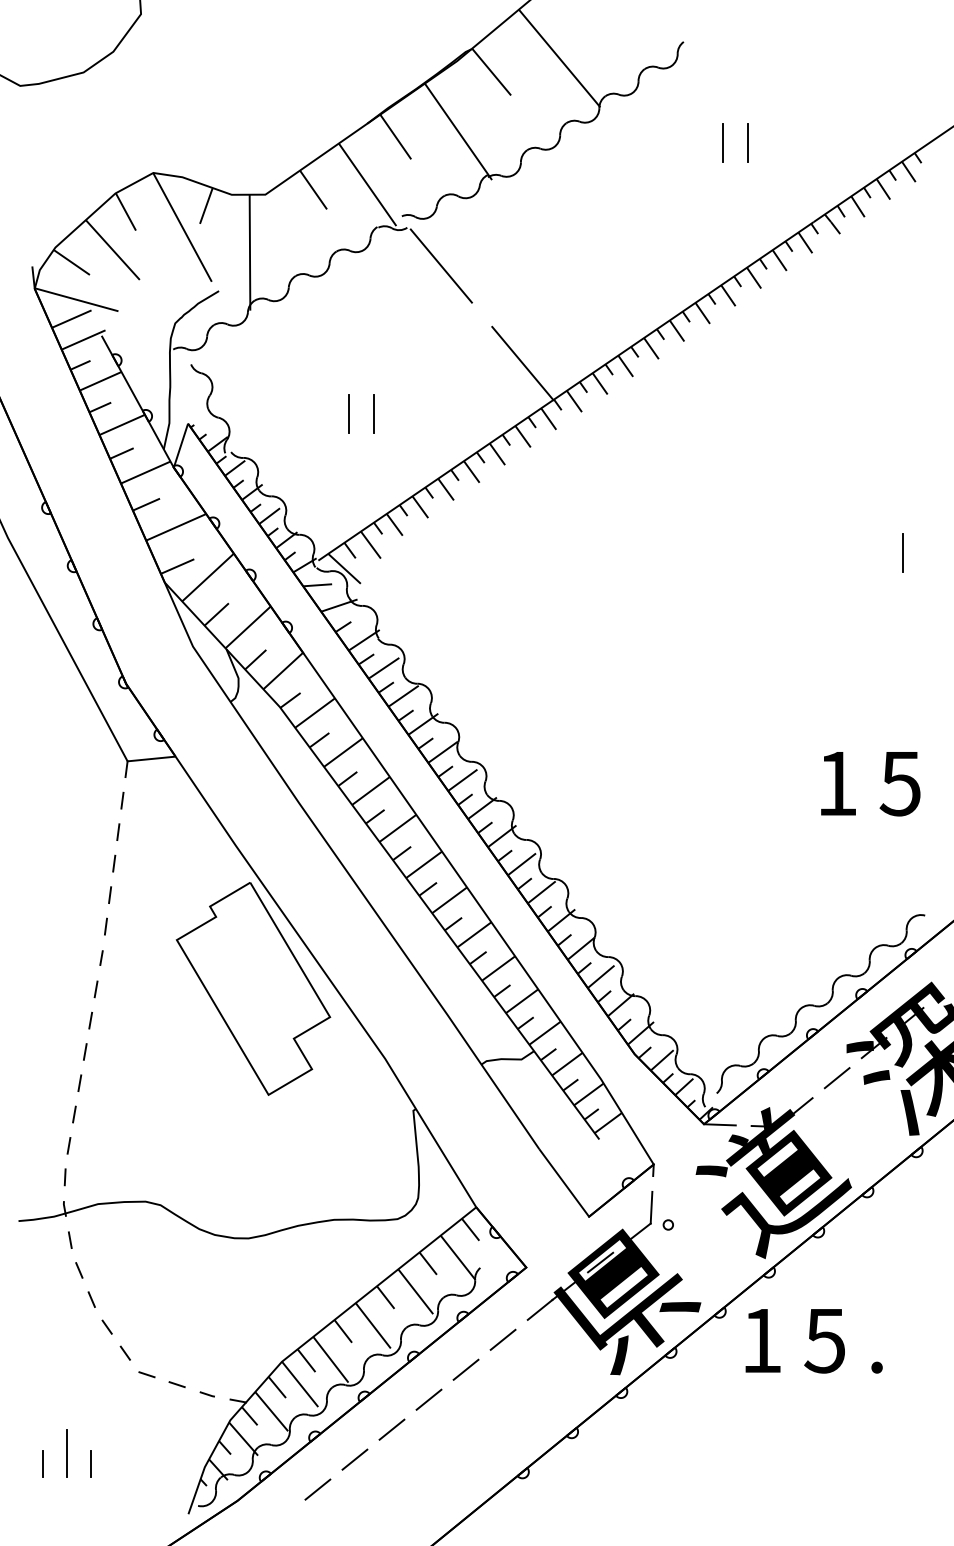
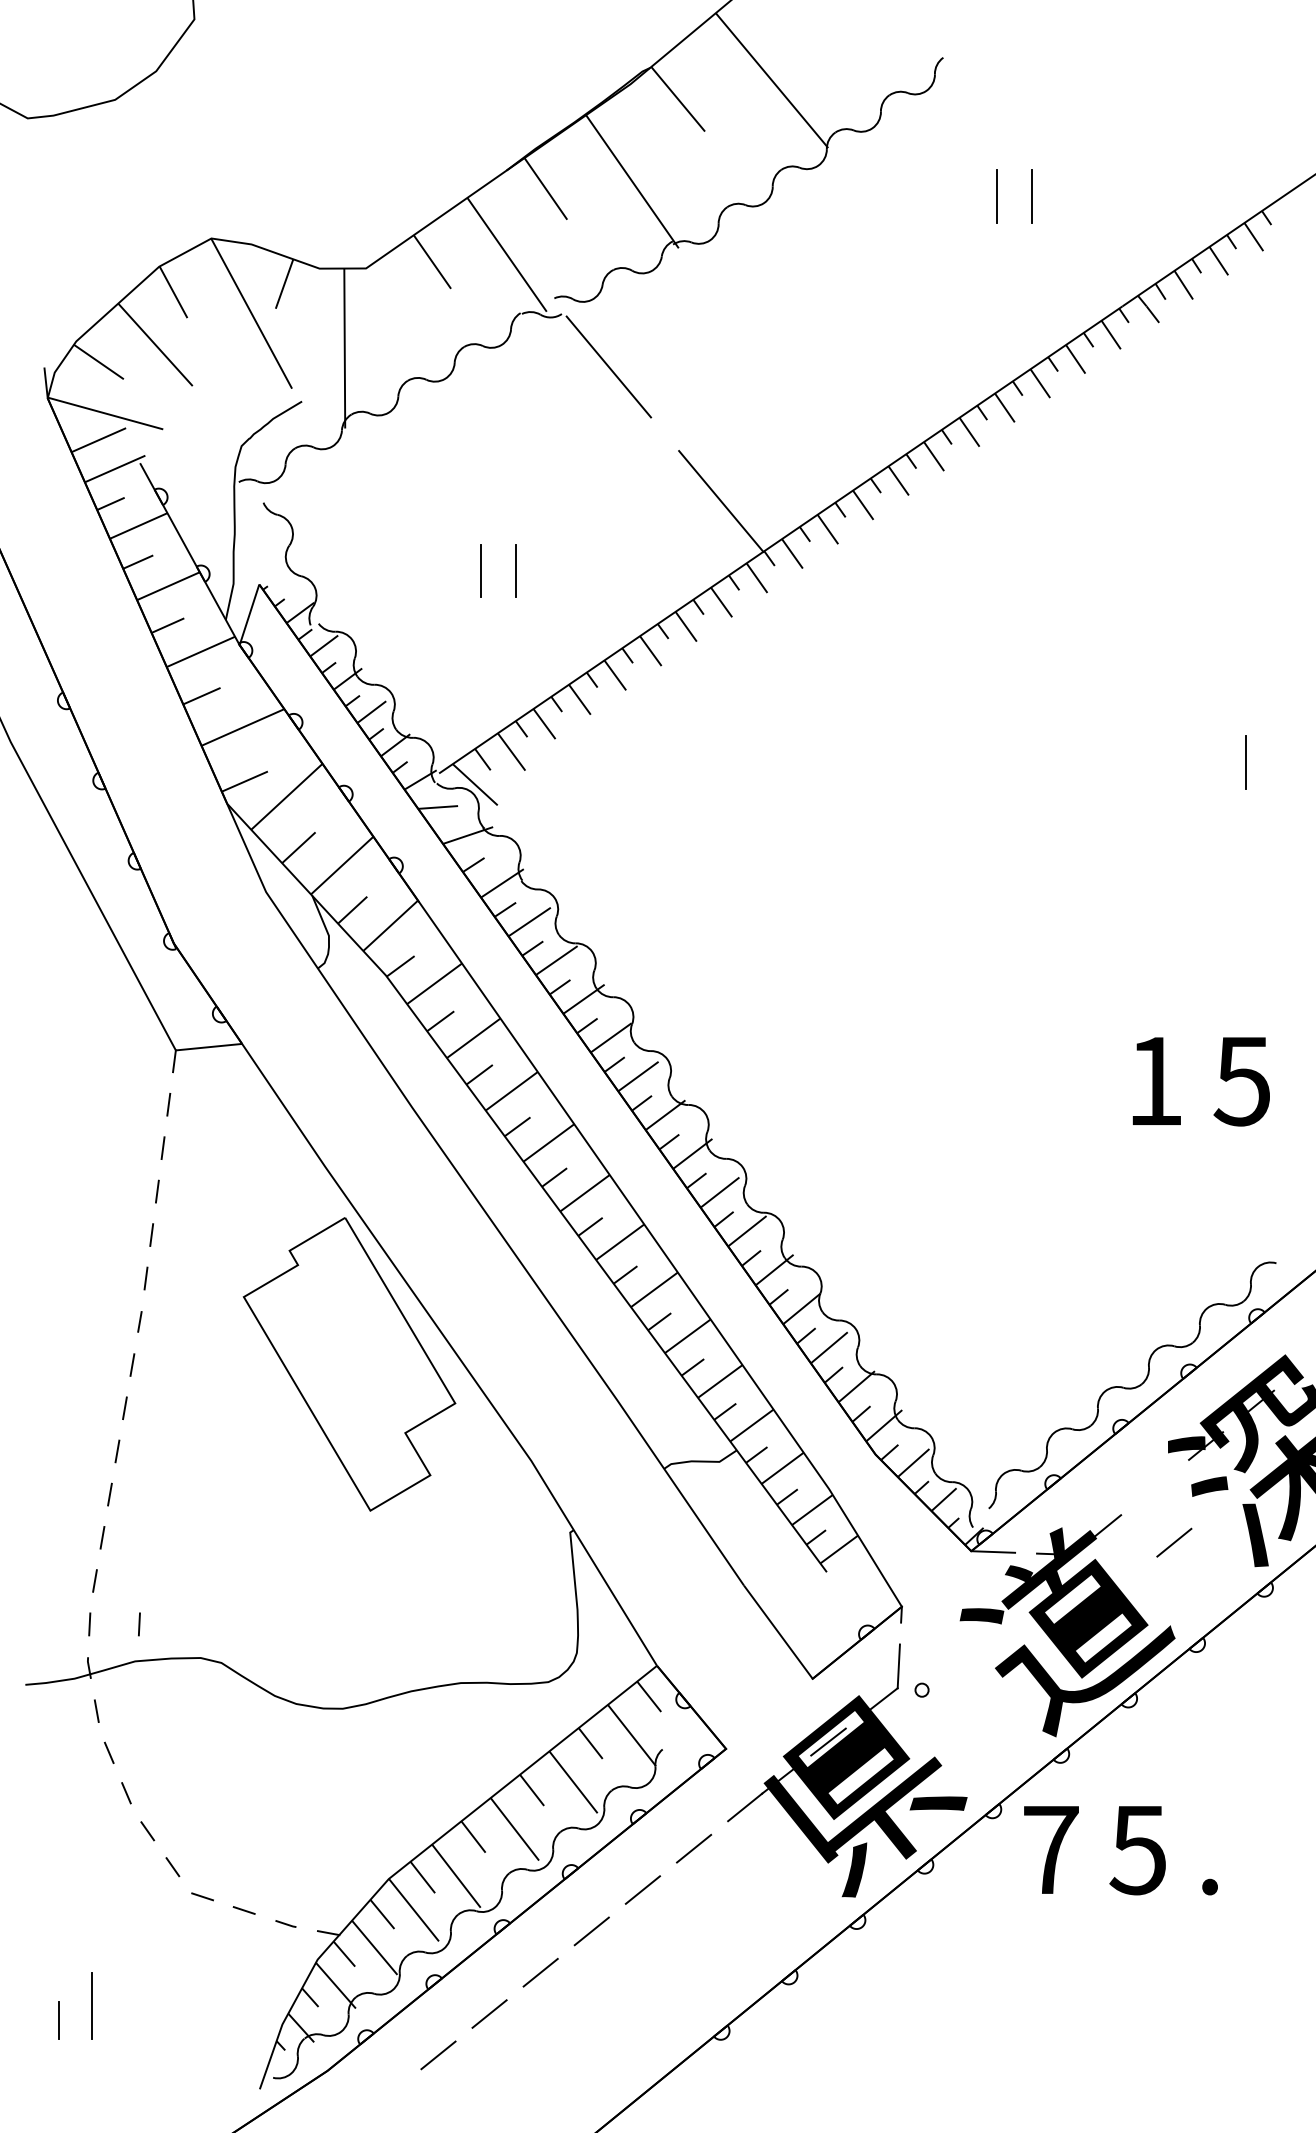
line: (836, 1078) -> (1173, 1543), moved
line: (100, 1177) -> (138, 1624), added
text: (761, 1340) -> (1050, 1849), 1 -> 7
line: (90, 1463) -> (124, 2019), removed

